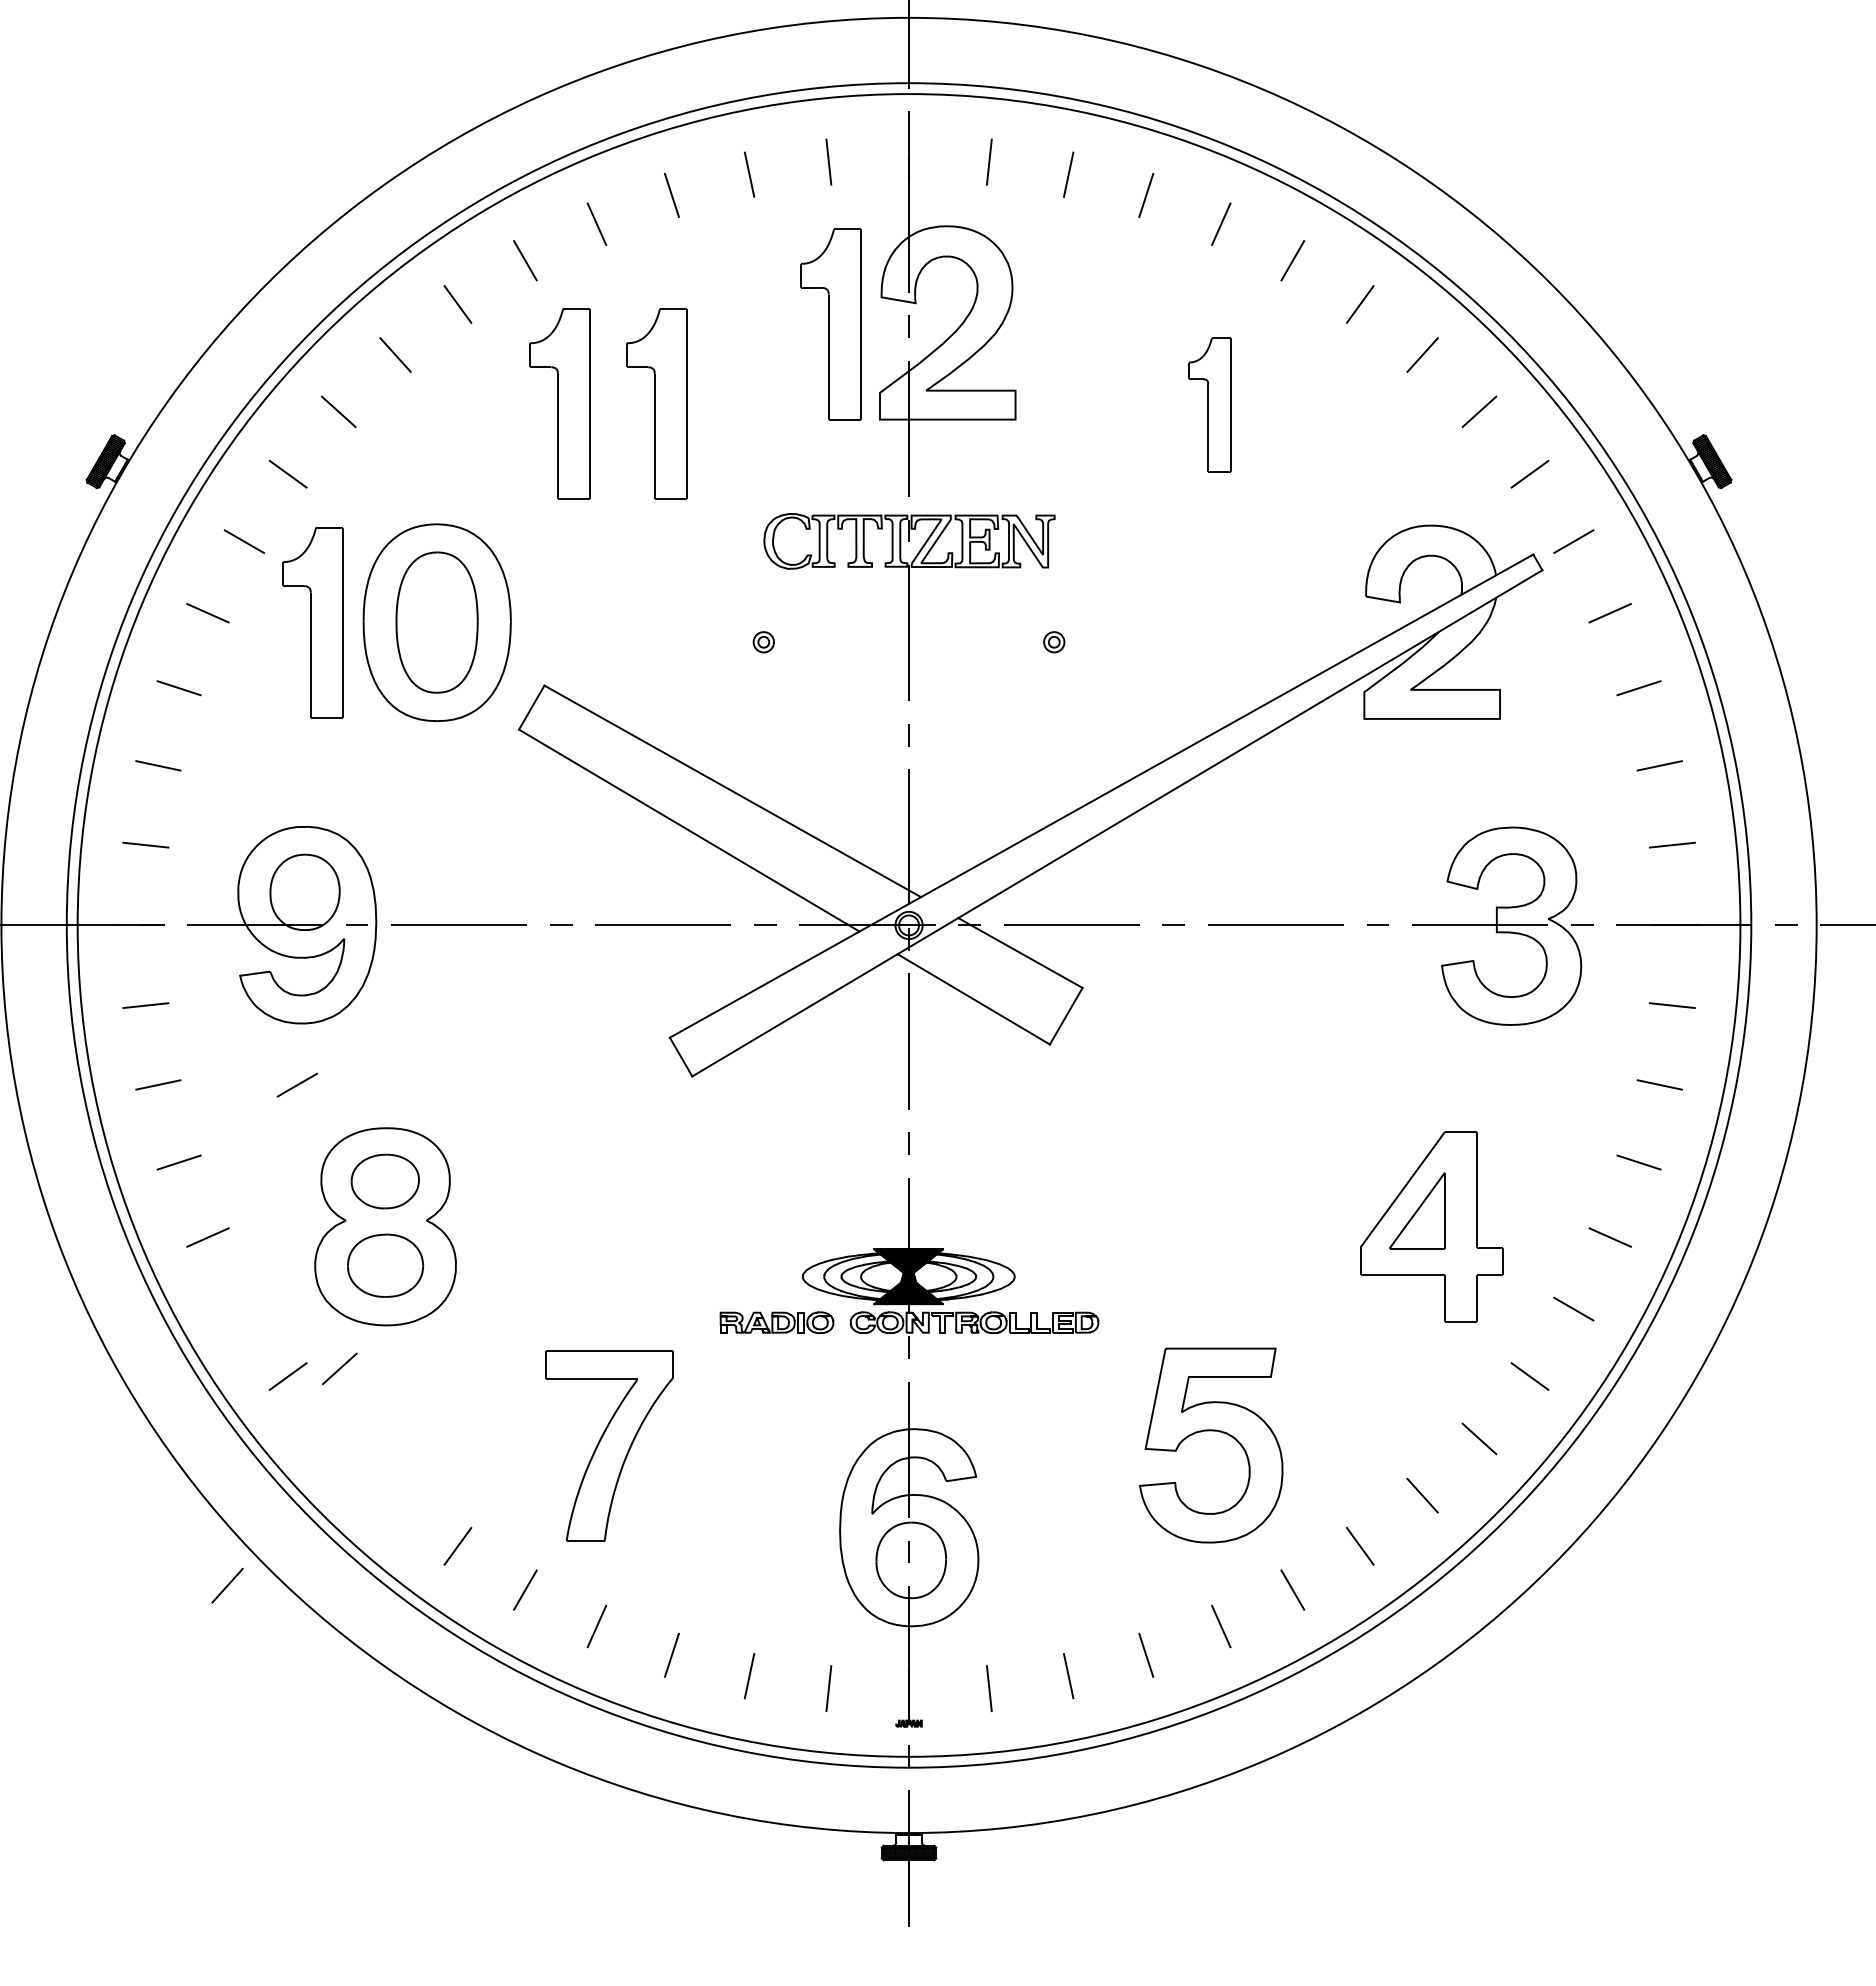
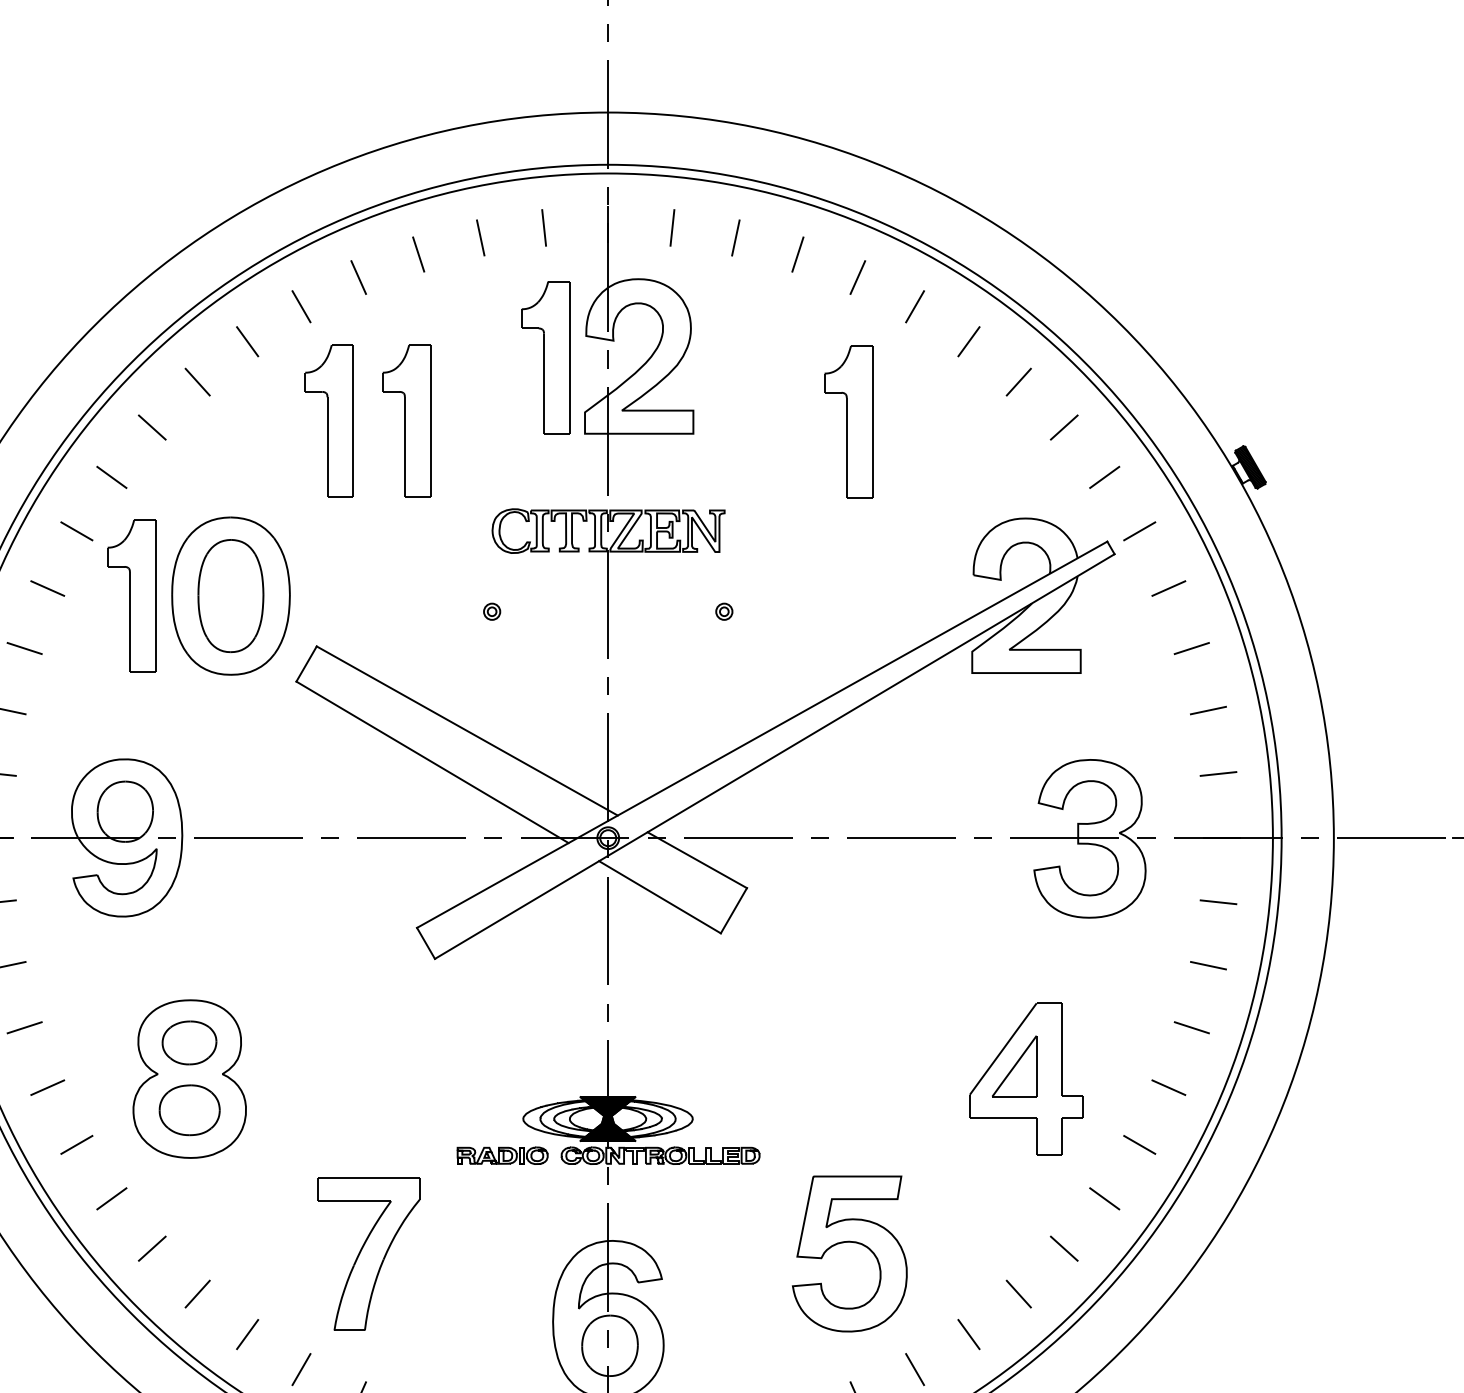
part: (1209, 404) -> (848, 421), size x1.43
line: (296, 1084) -> (76, 1144), moved
line: (339, 1368) -> (152, 1248), moved
line: (227, 1585) -> (197, 1293), moved

